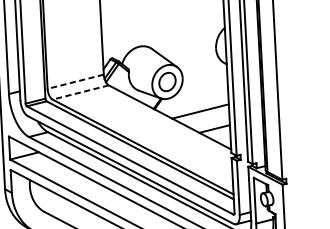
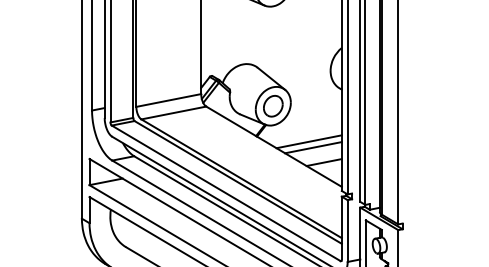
line: (75, 81) -> (168, 100), dashed -> solid
line: (80, 92) -> (173, 113), dashed -> solid
line: (204, 116) -> (313, 147), added

